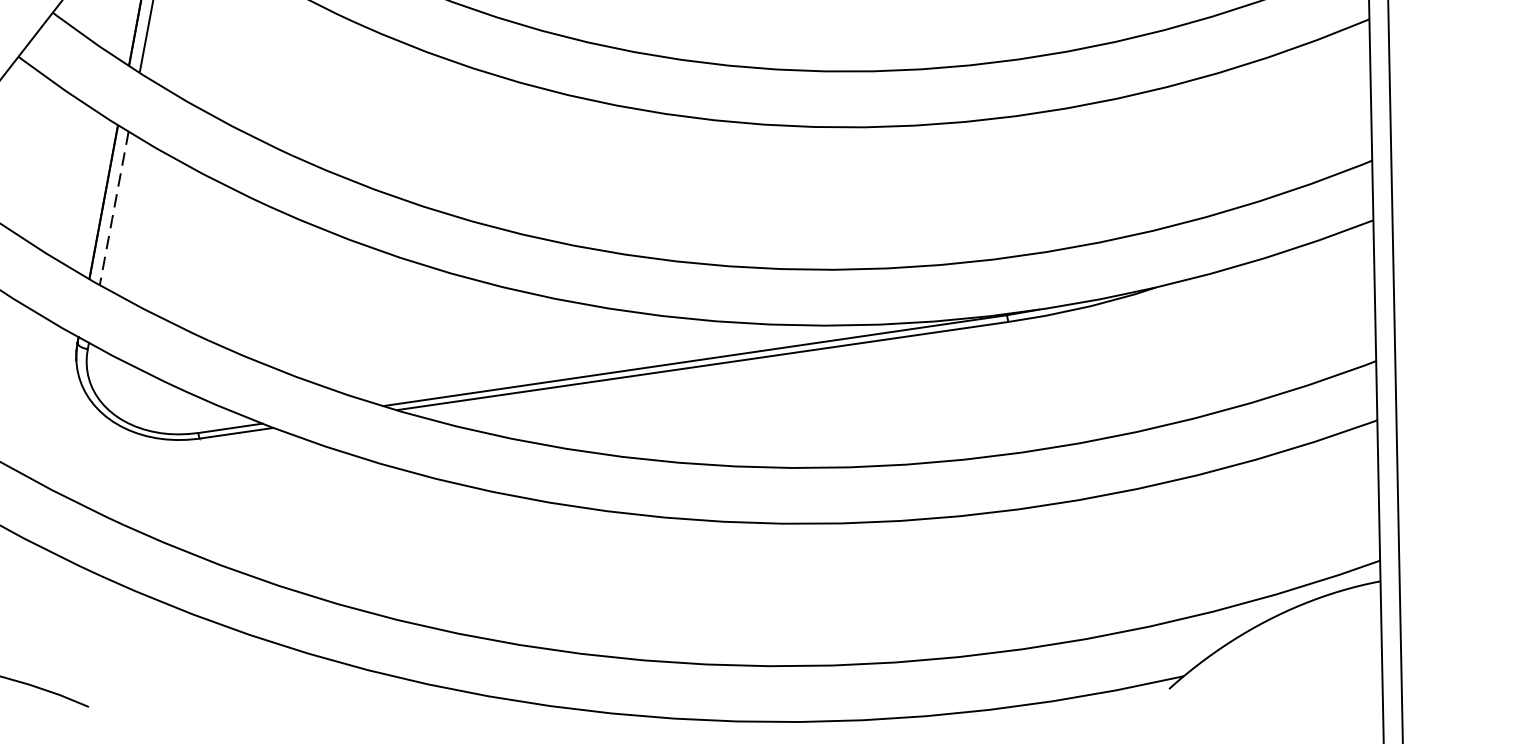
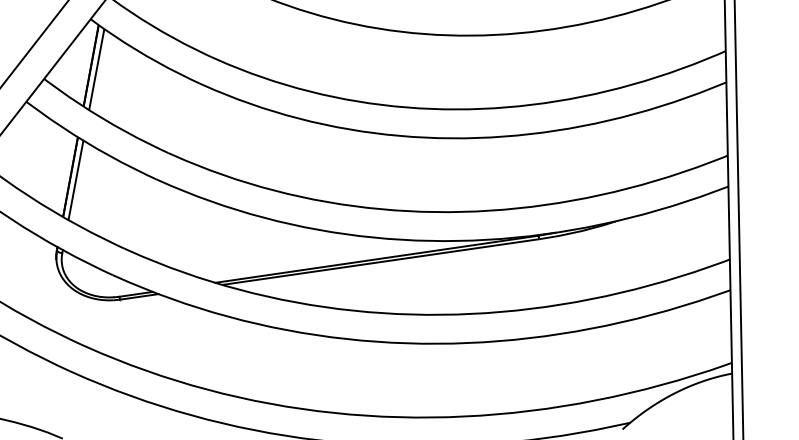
line: (113, 210) -> (75, 181), dashed -> solid

